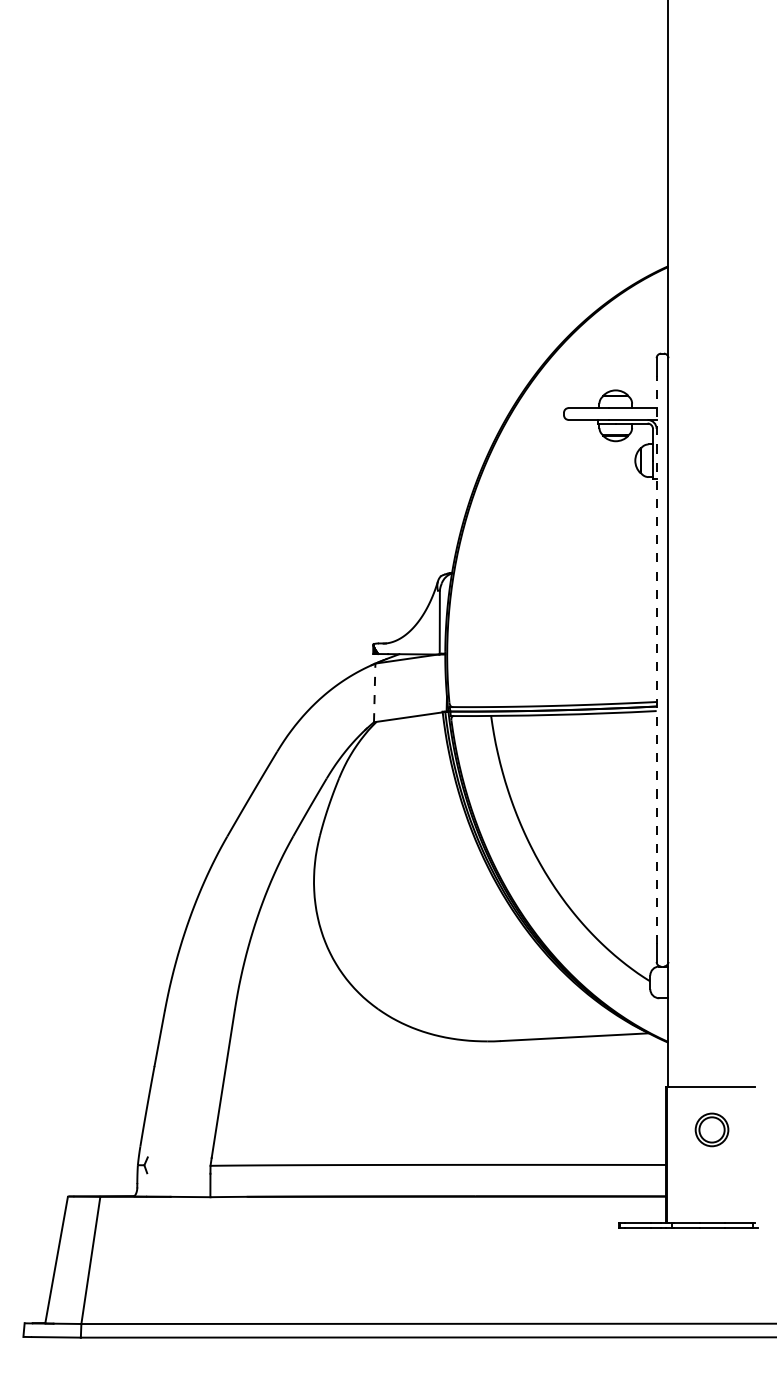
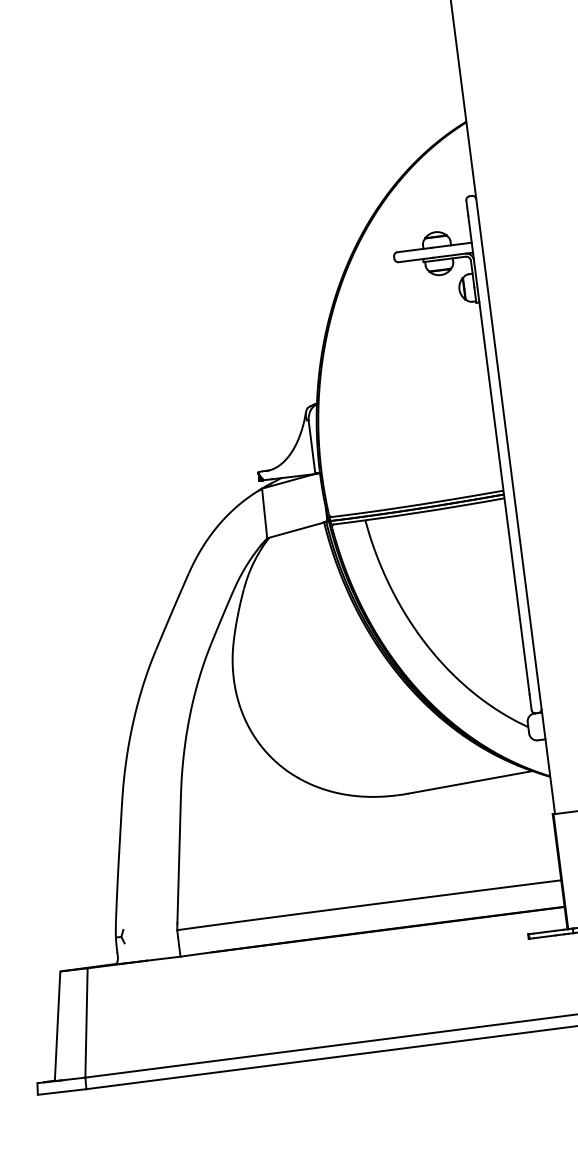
line: (656, 660) -> (498, 455), dashed -> solid
line: (374, 692) -> (264, 513), dashed -> solid

